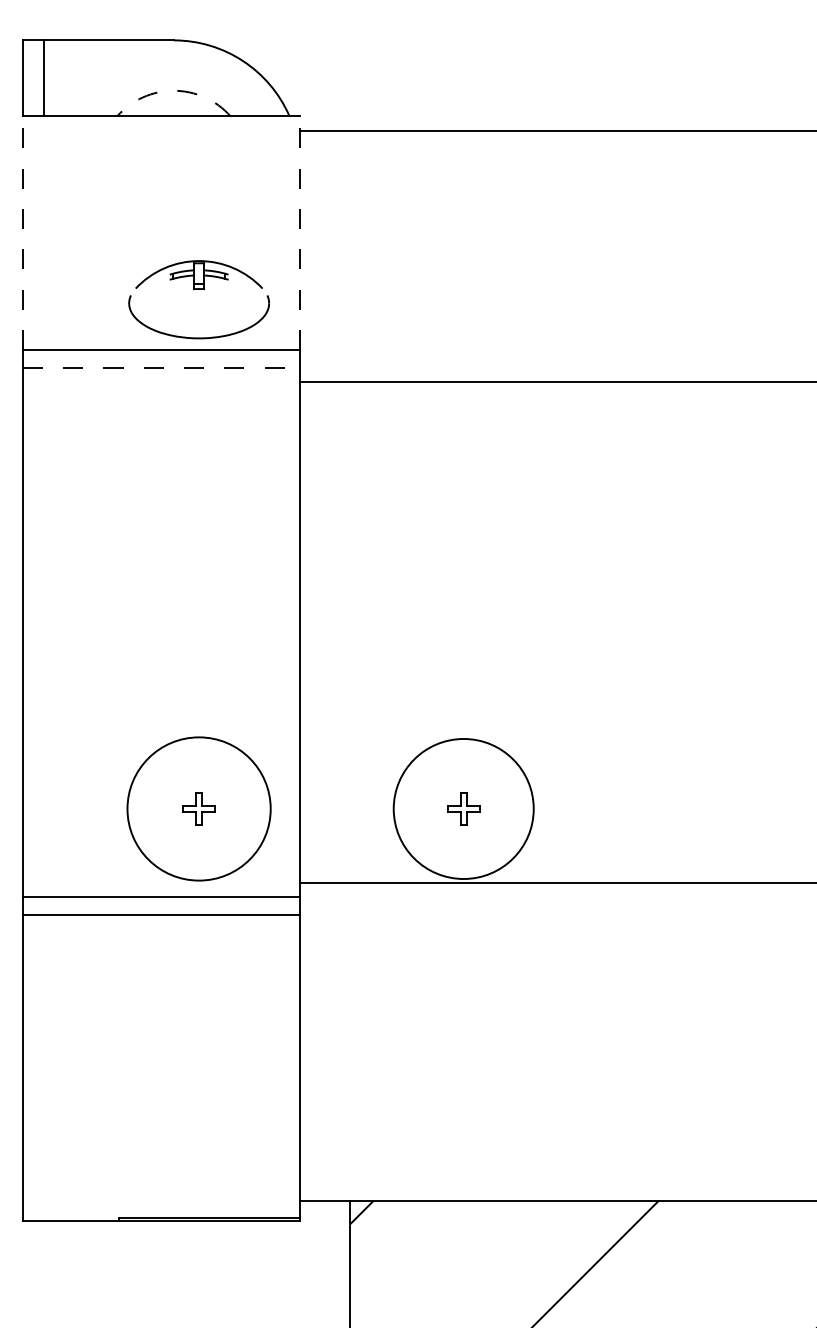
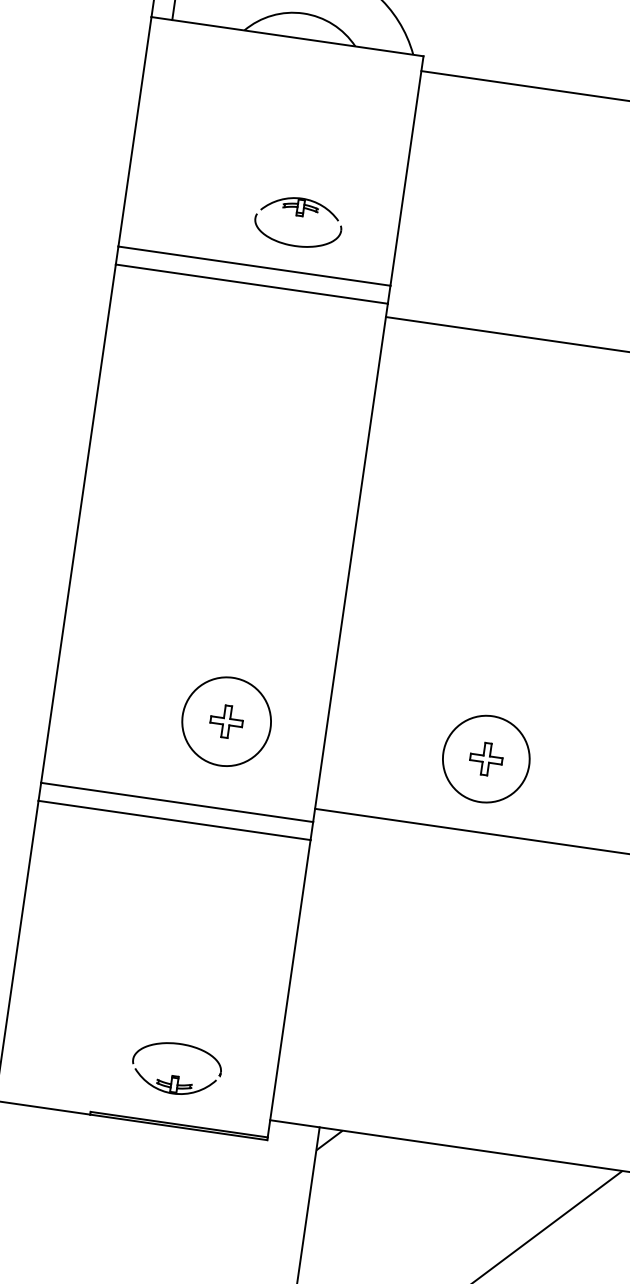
arc: (173, 90) -> (303, 13), dashed -> solid
line: (22, 233) -> (134, 132), dashed -> solid
line: (299, 233) -> (406, 171), dashed -> solid
part: (198, 300) -> (297, 222), size x0.62
line: (161, 368) -> (252, 284), dashed -> solid
circle: (198, 808) -> (226, 721), size x0.62
circle: (463, 808) -> (486, 758), size x0.62
part: (198, 1169) -> (175, 1075), added

